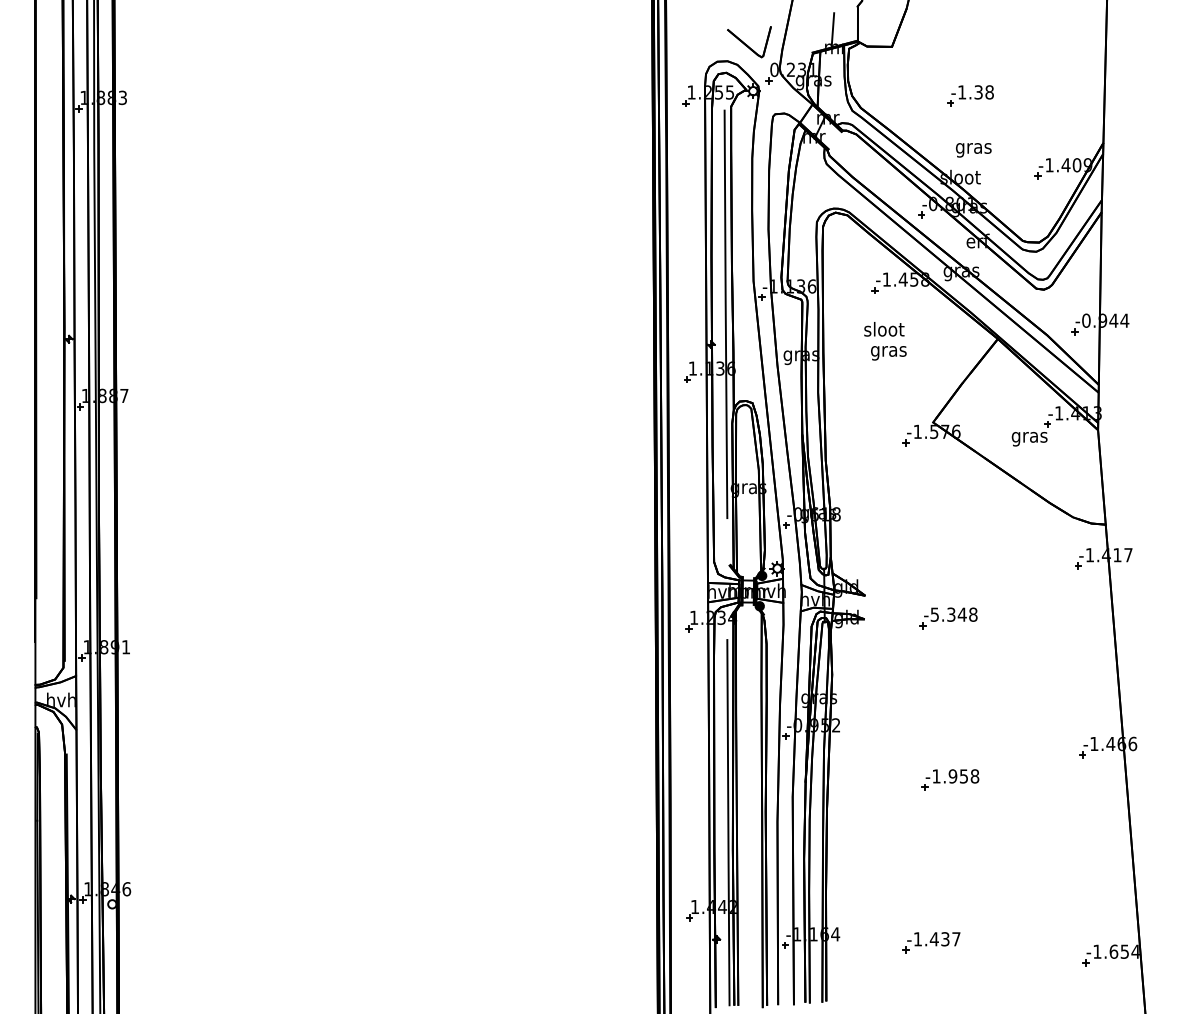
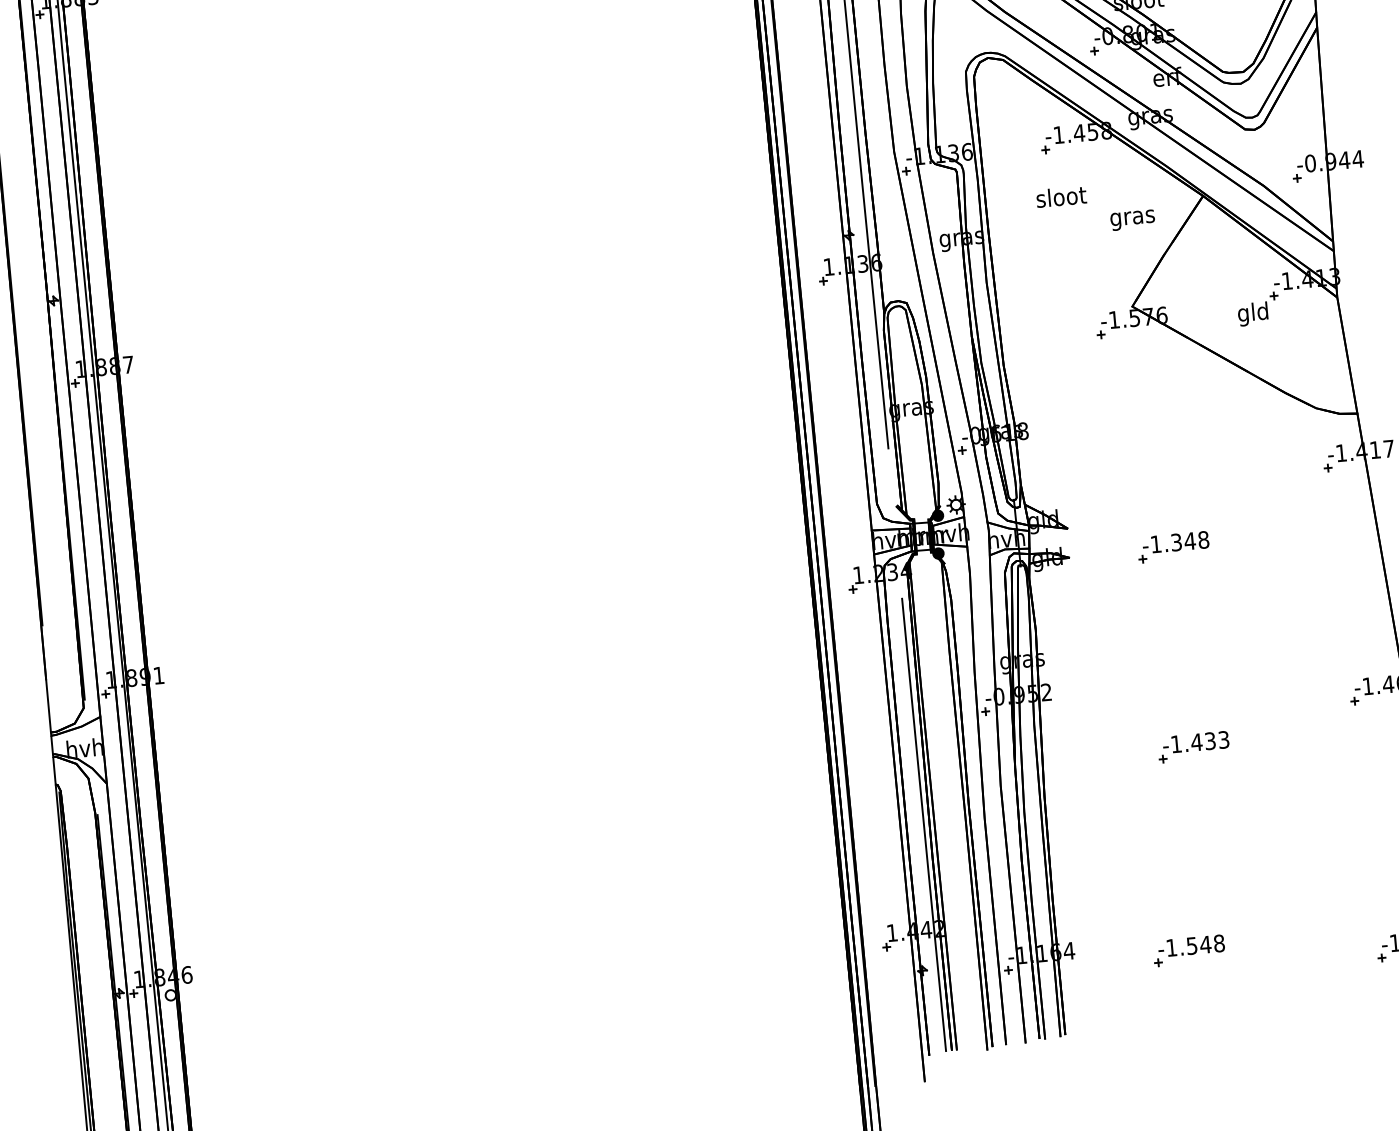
text: (888, 353) -> (1132, 220), moved
text: (1029, 437) -> (1253, 314), gras -> gld
text: (934, 614) -> (1155, 544), -5.348 -> -1.348
text: (963, 776) -> (1209, 741), -1.958 -> -1.433
text: (944, 939) -> (1204, 945), -1.437 -> -1.548

